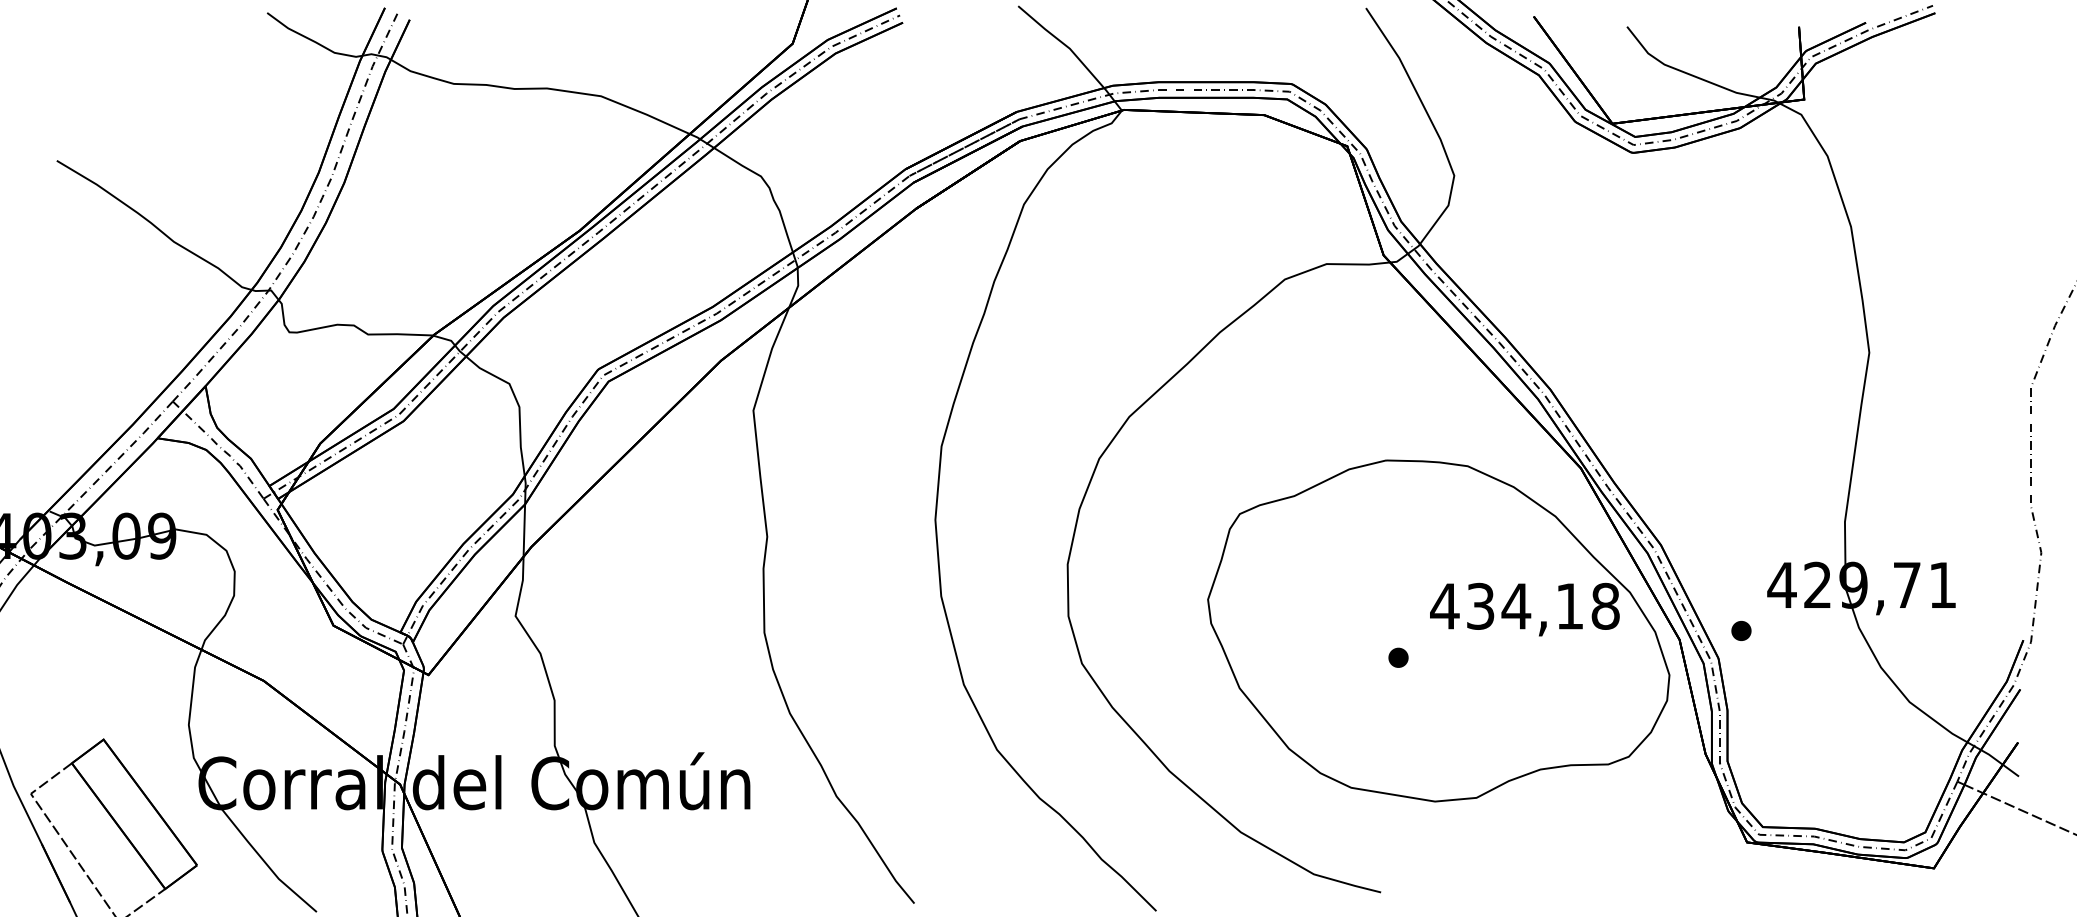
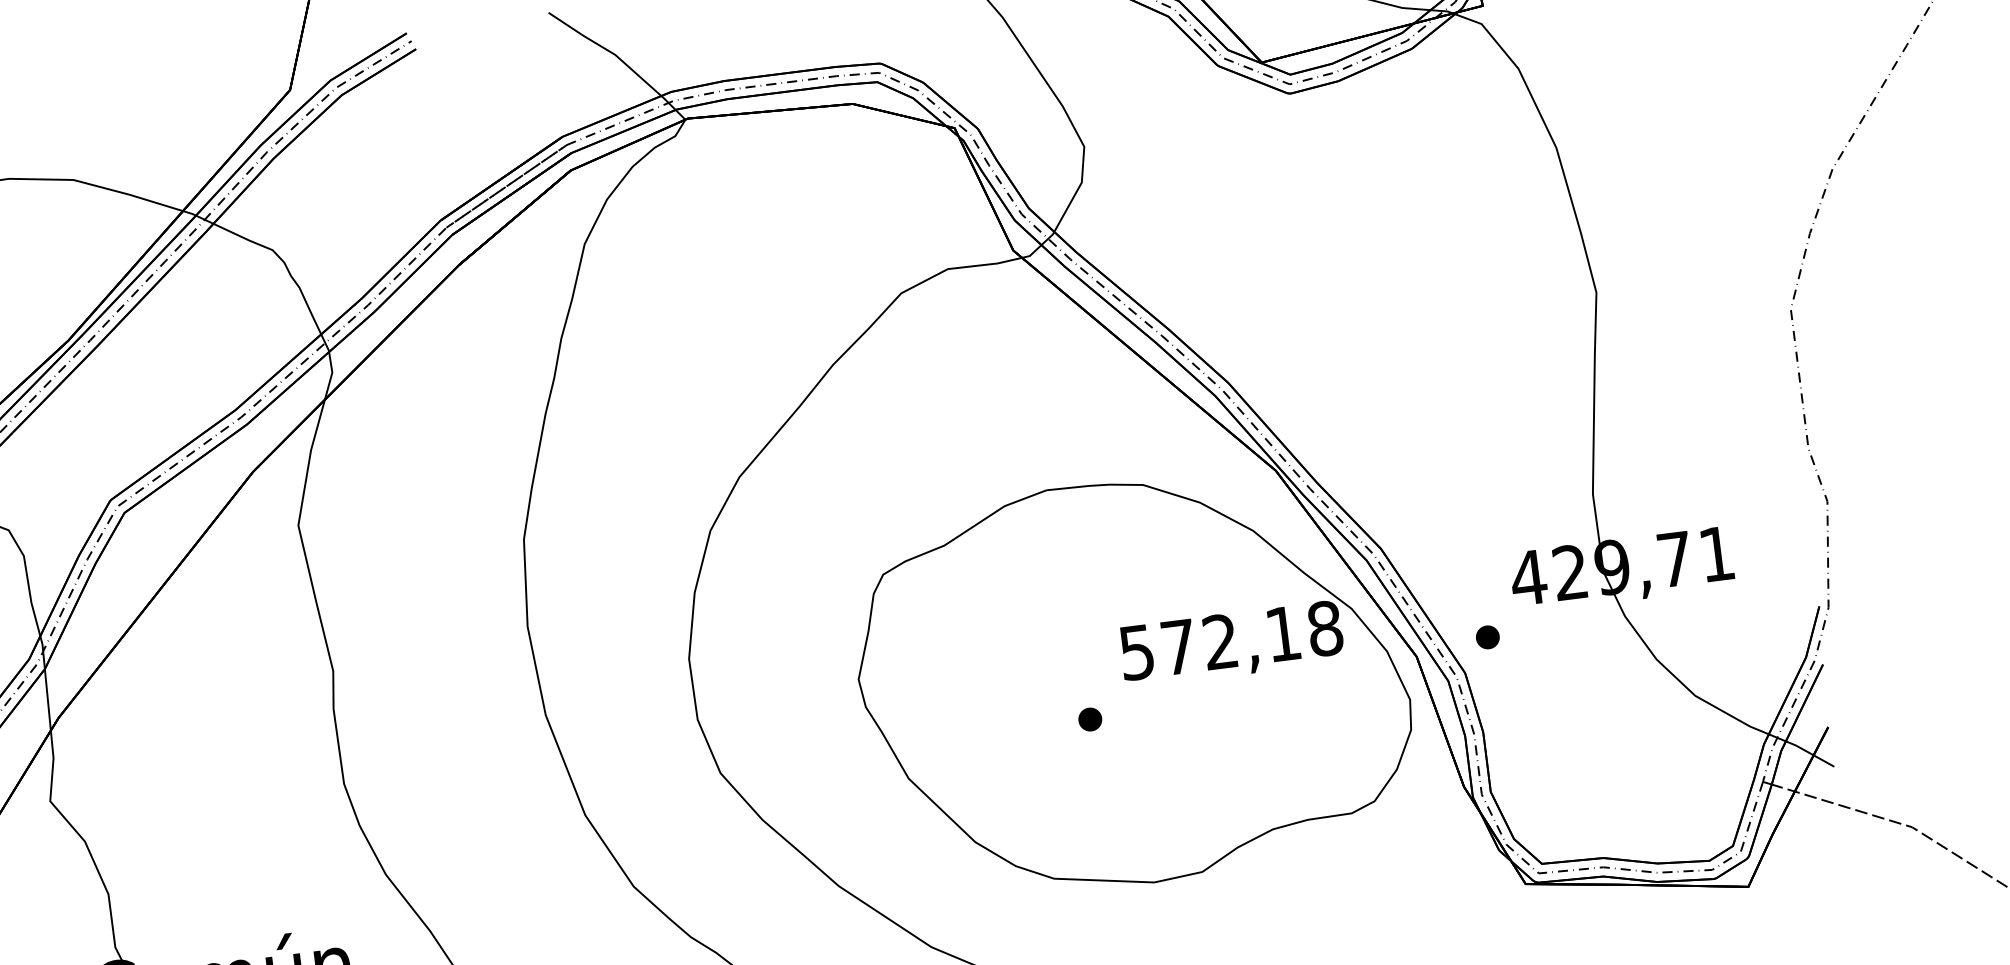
text: (1480, 605) -> (1178, 646), 434,18 -> 572,18

